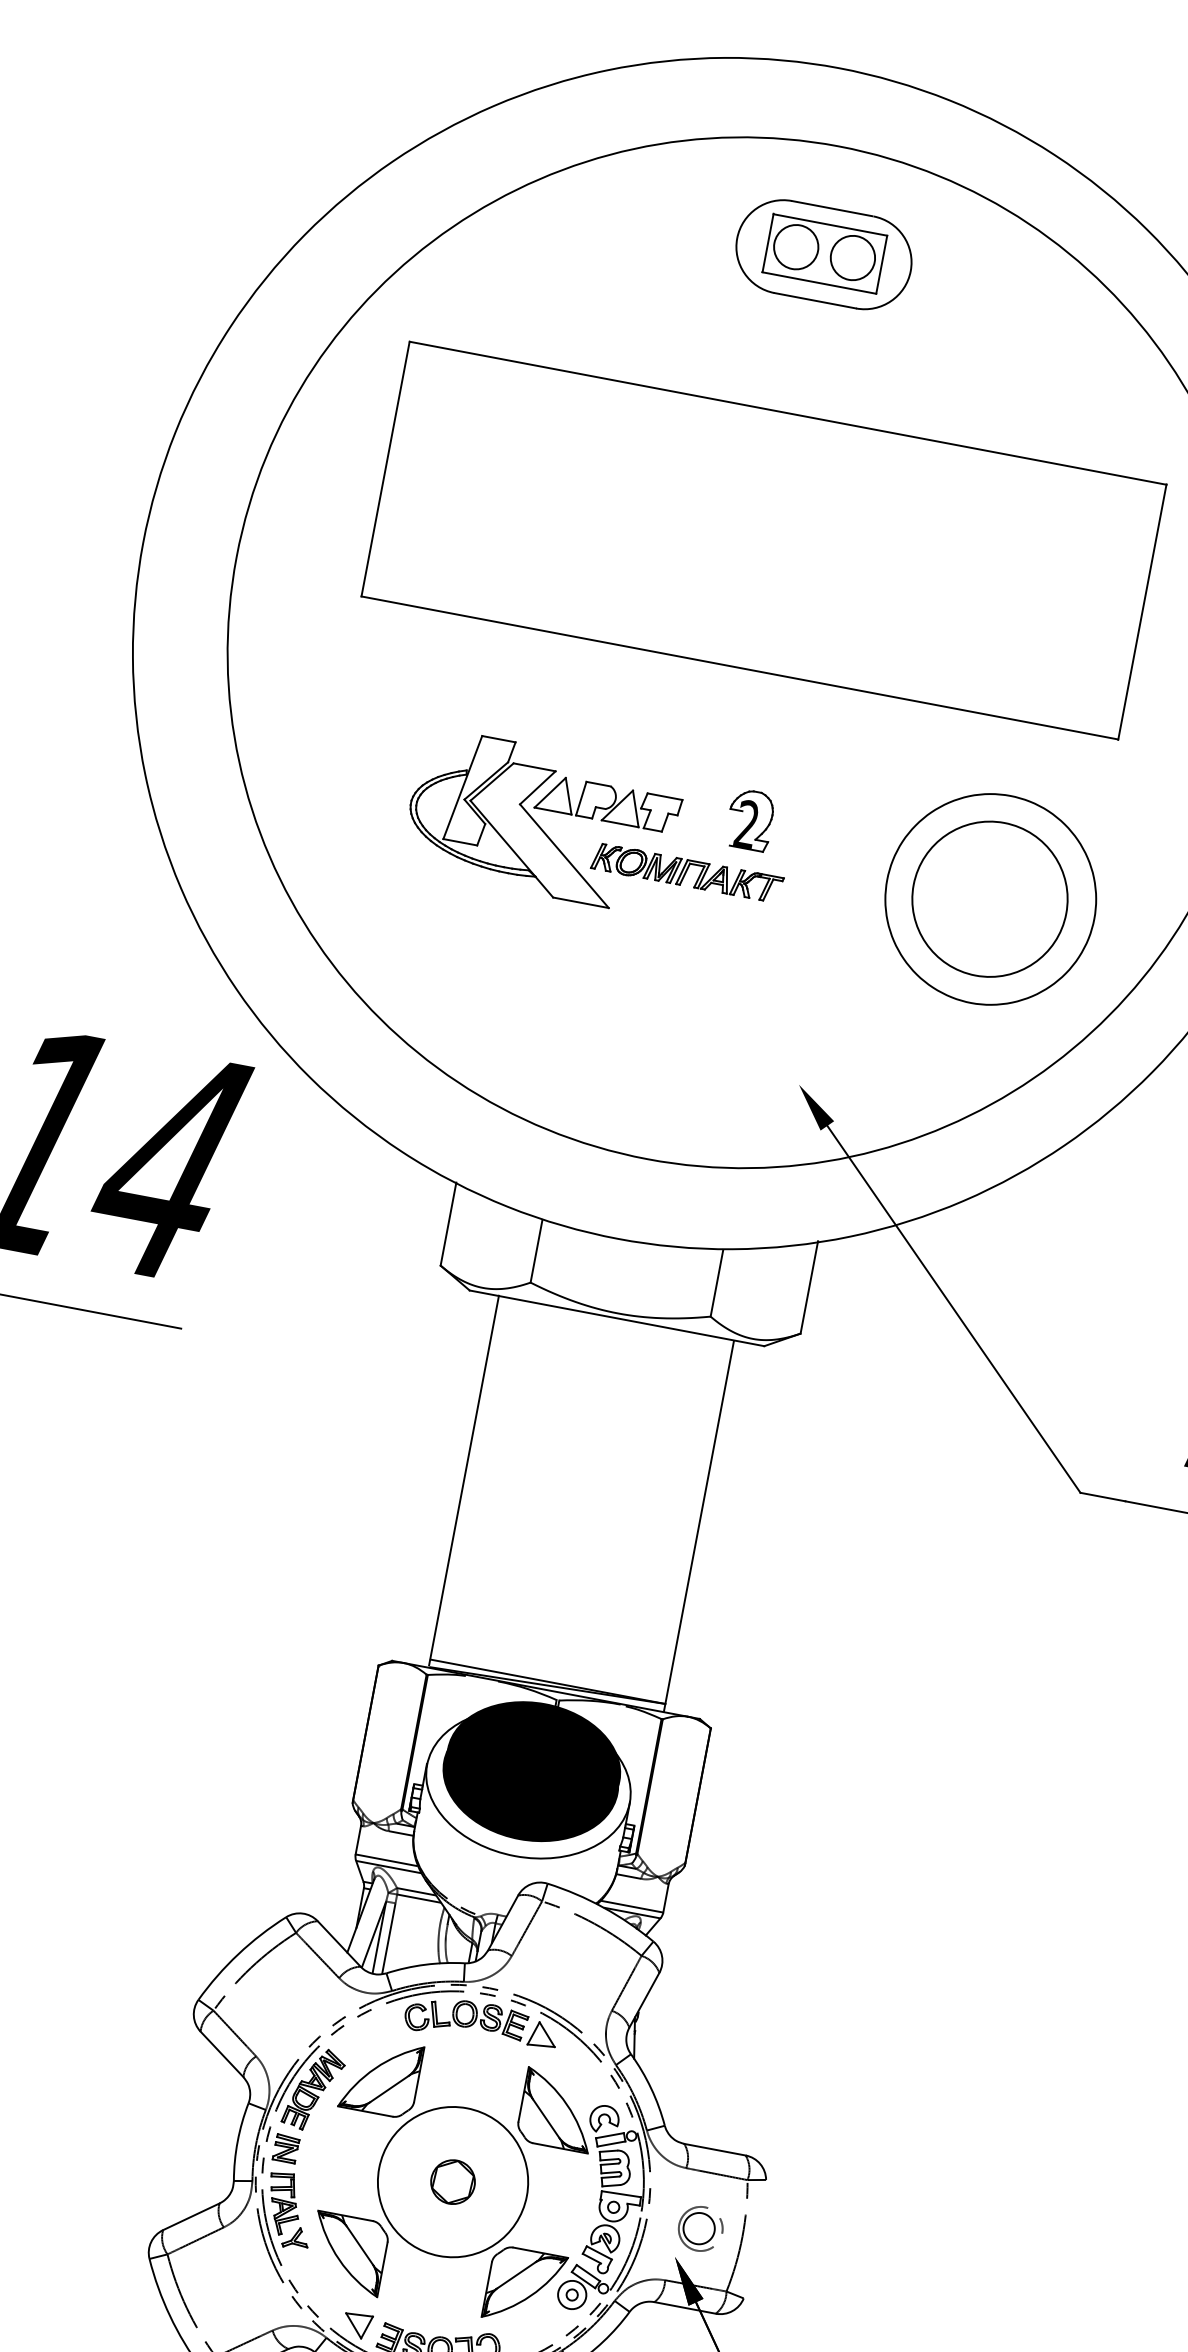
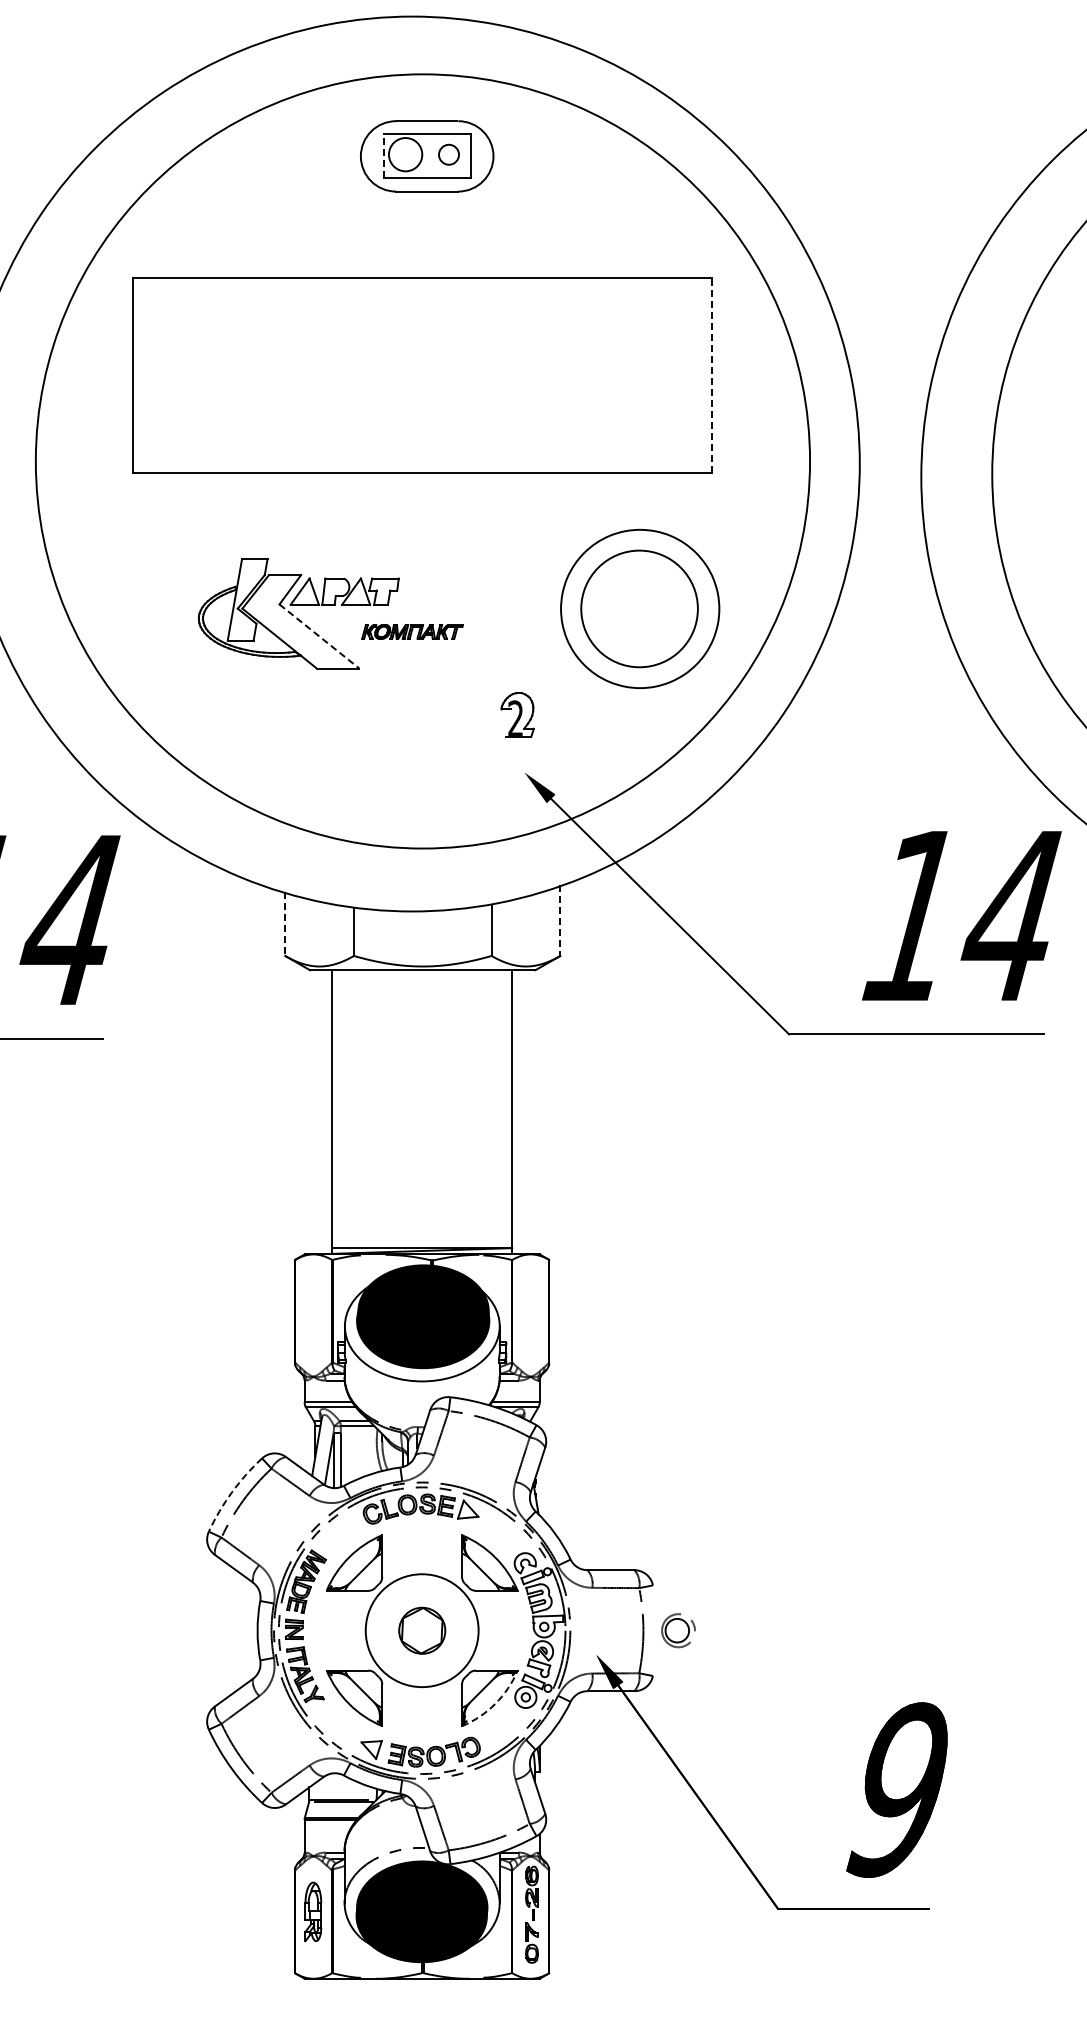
line: (768, 241) -> (384, 154), solid -> dashed
circle: (852, 257) -> (448, 154), size x0.6
line: (1143, 611) -> (712, 375), solid -> dashed
part: (750, 819) -> (517, 714), moved
line: (564, 856) -> (319, 636), solid -> dashed
part: (687, 872) -> (412, 631), size x0.7
line: (448, 1224) -> (285, 924), solid -> dashed
line: (809, 1288) -> (560, 921), solid -> dashed
arc: (237, 1954) -> (231, 1492), solid -> dashed
part: (452, 2181) -> (421, 1630), size x1.4
part: (700, 2228) -> (678, 1630), moved
arc: (530, 2295) -> (495, 1703), solid -> dashed

